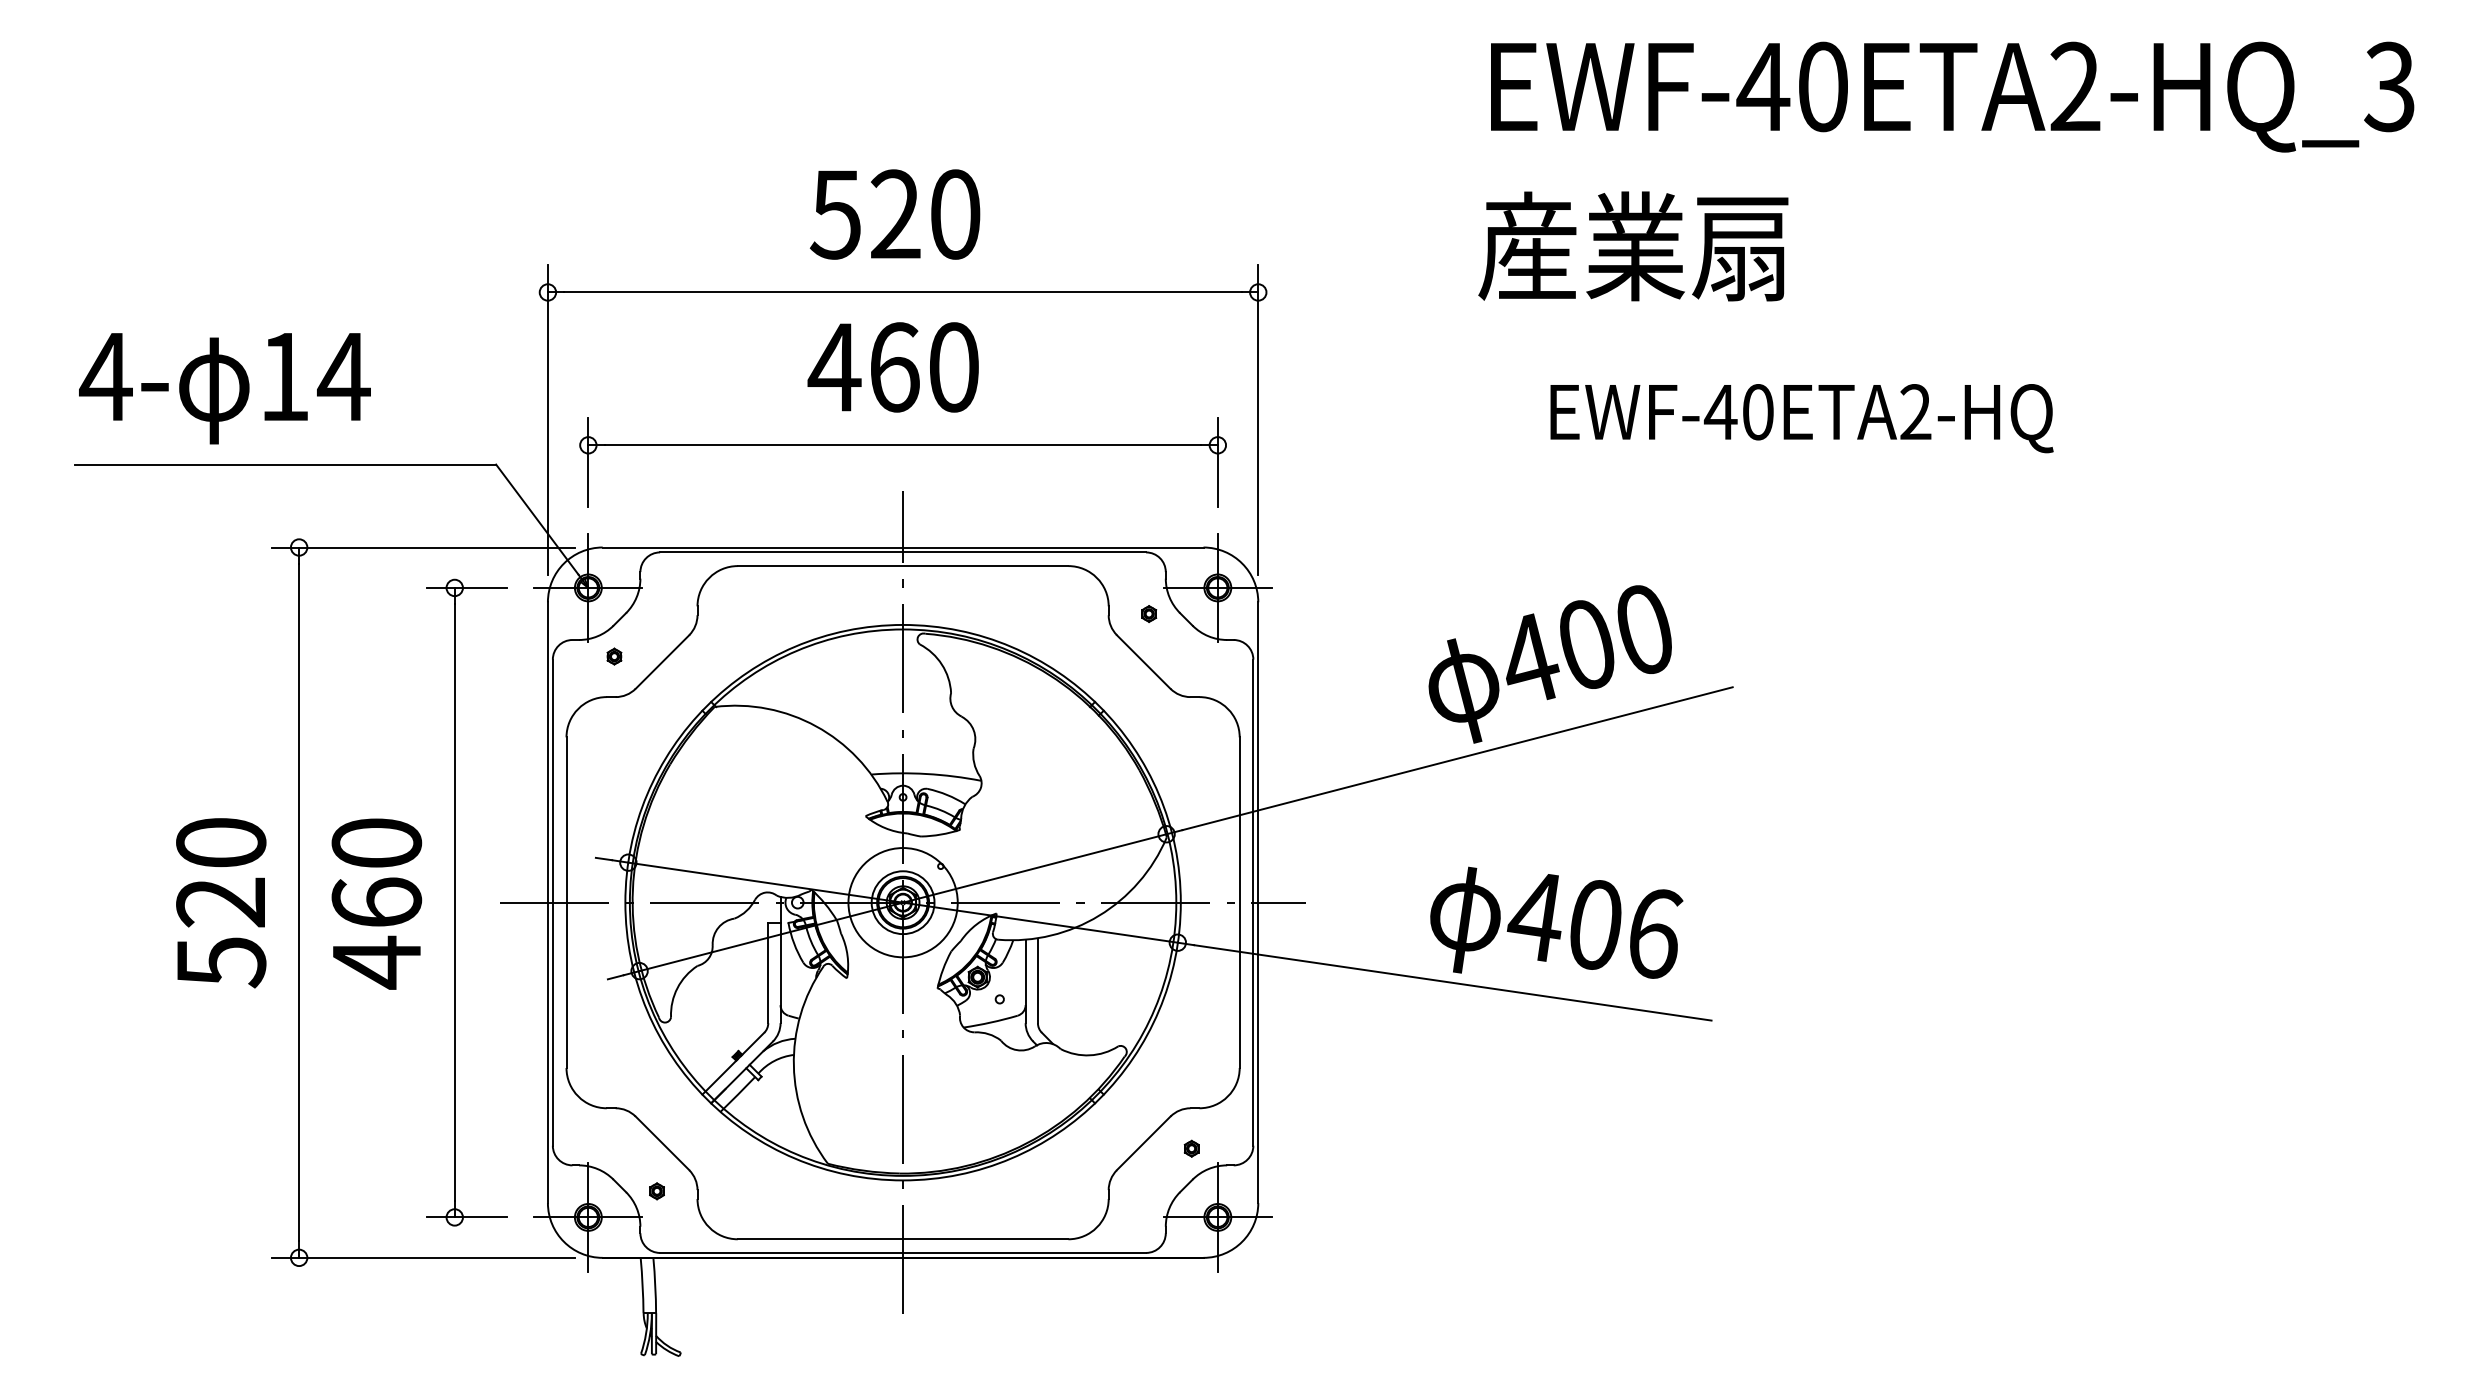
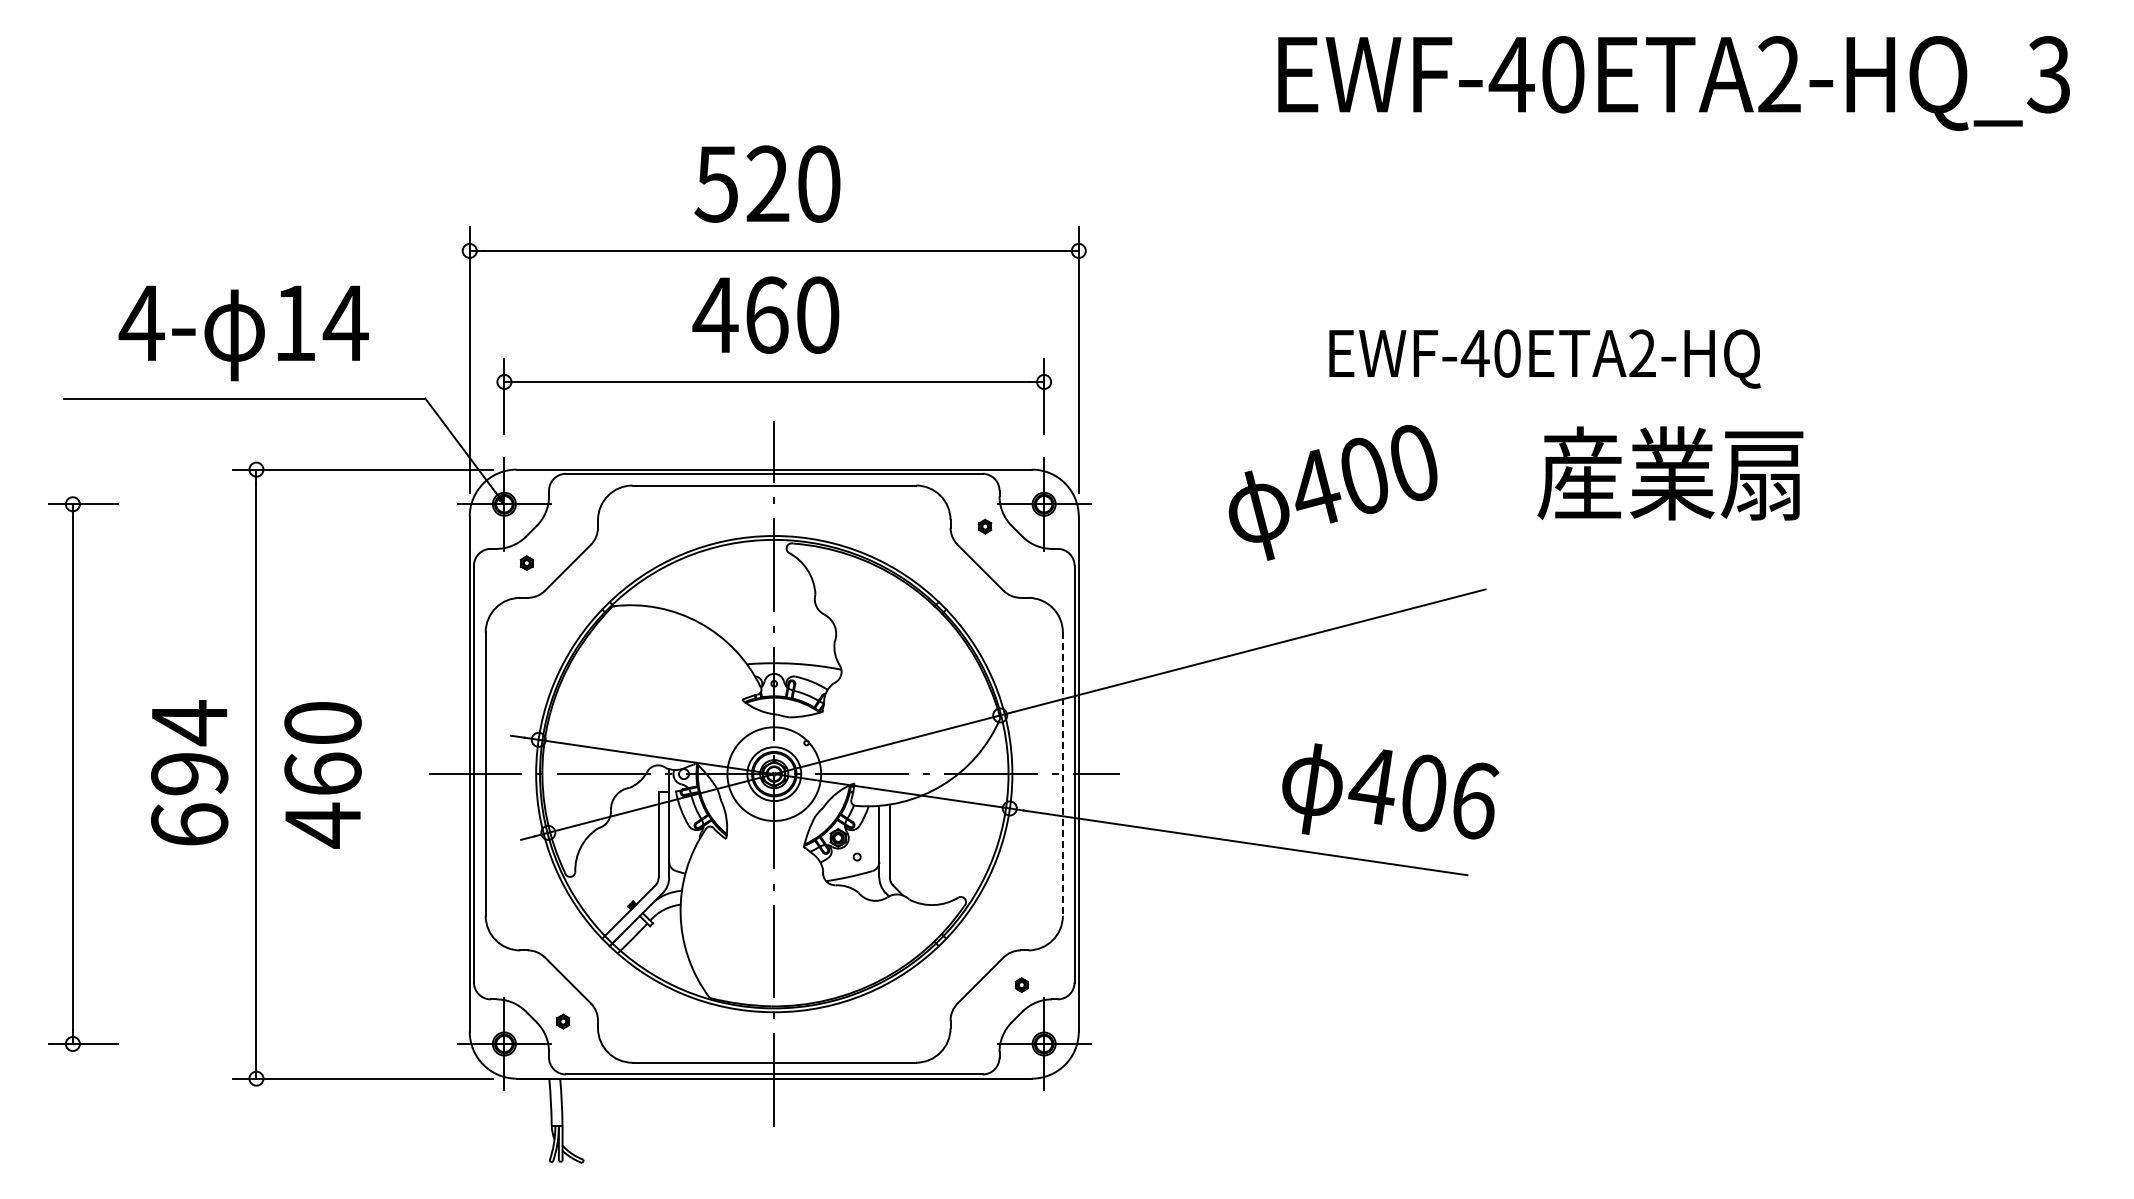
text: (1633, 246) -> (1670, 473), moved
text: (224, 388) -> (243, 333), moved
text: (1549, 664) -> (1332, 492), moved
text: (221, 901) -> (189, 773), 520 -> 694
part: (455, 901) -> (73, 773), moved
line: (1239, 903) -> (1062, 774), solid -> dashed
text: (1556, 922) -> (1390, 791), moved

